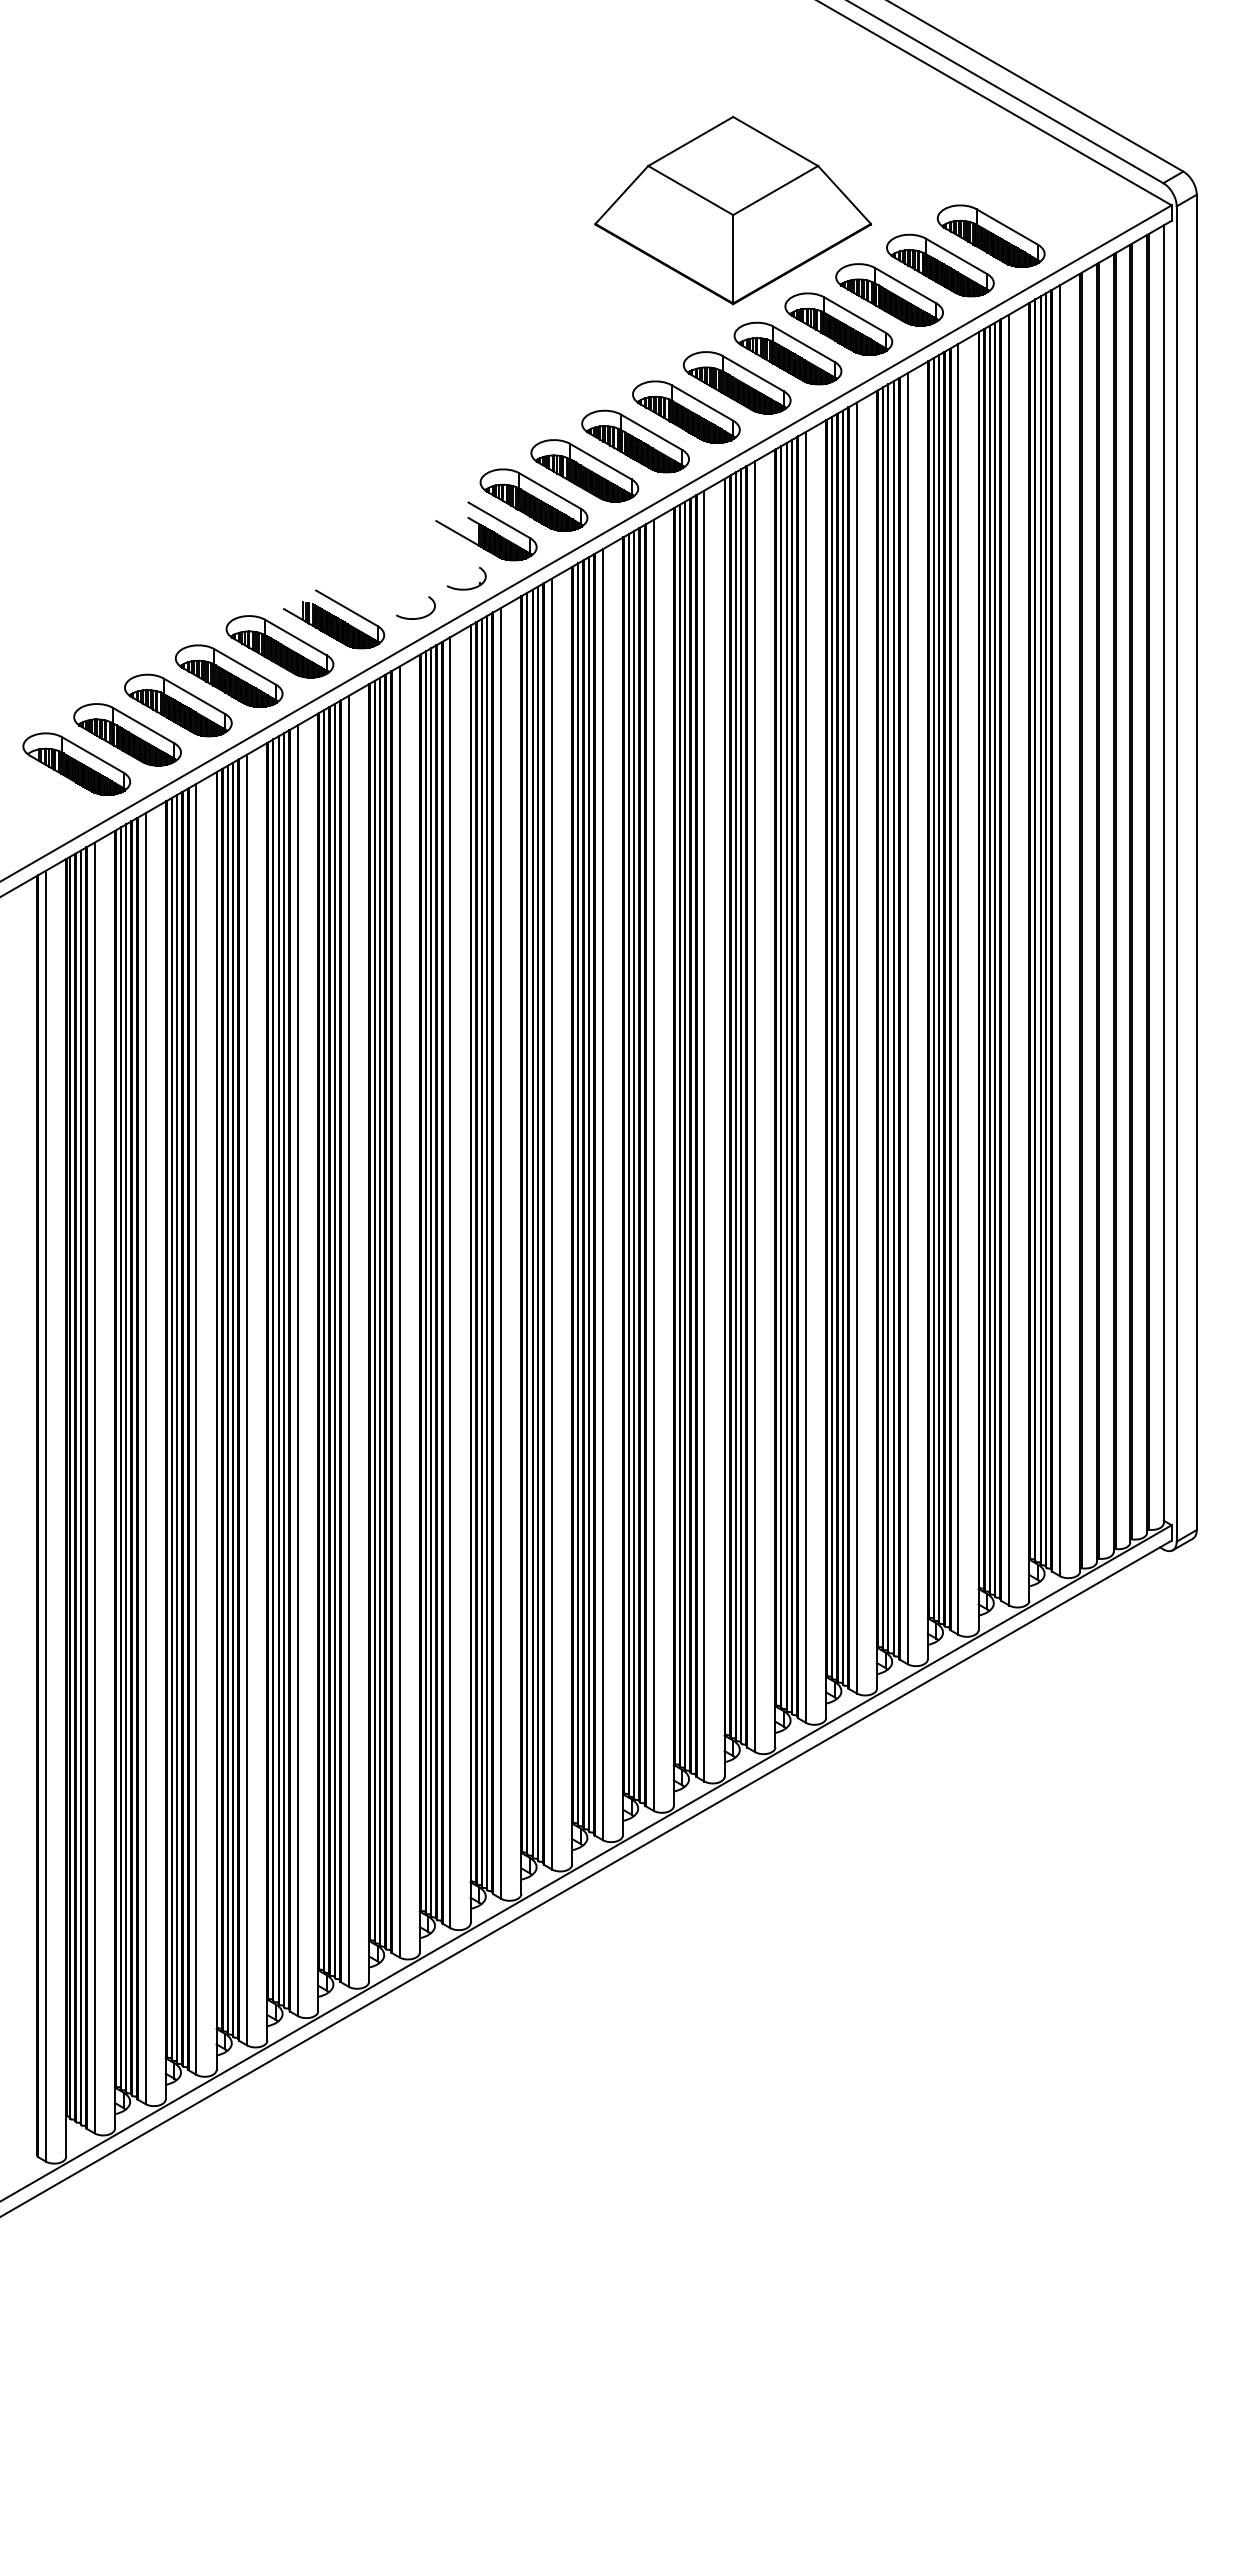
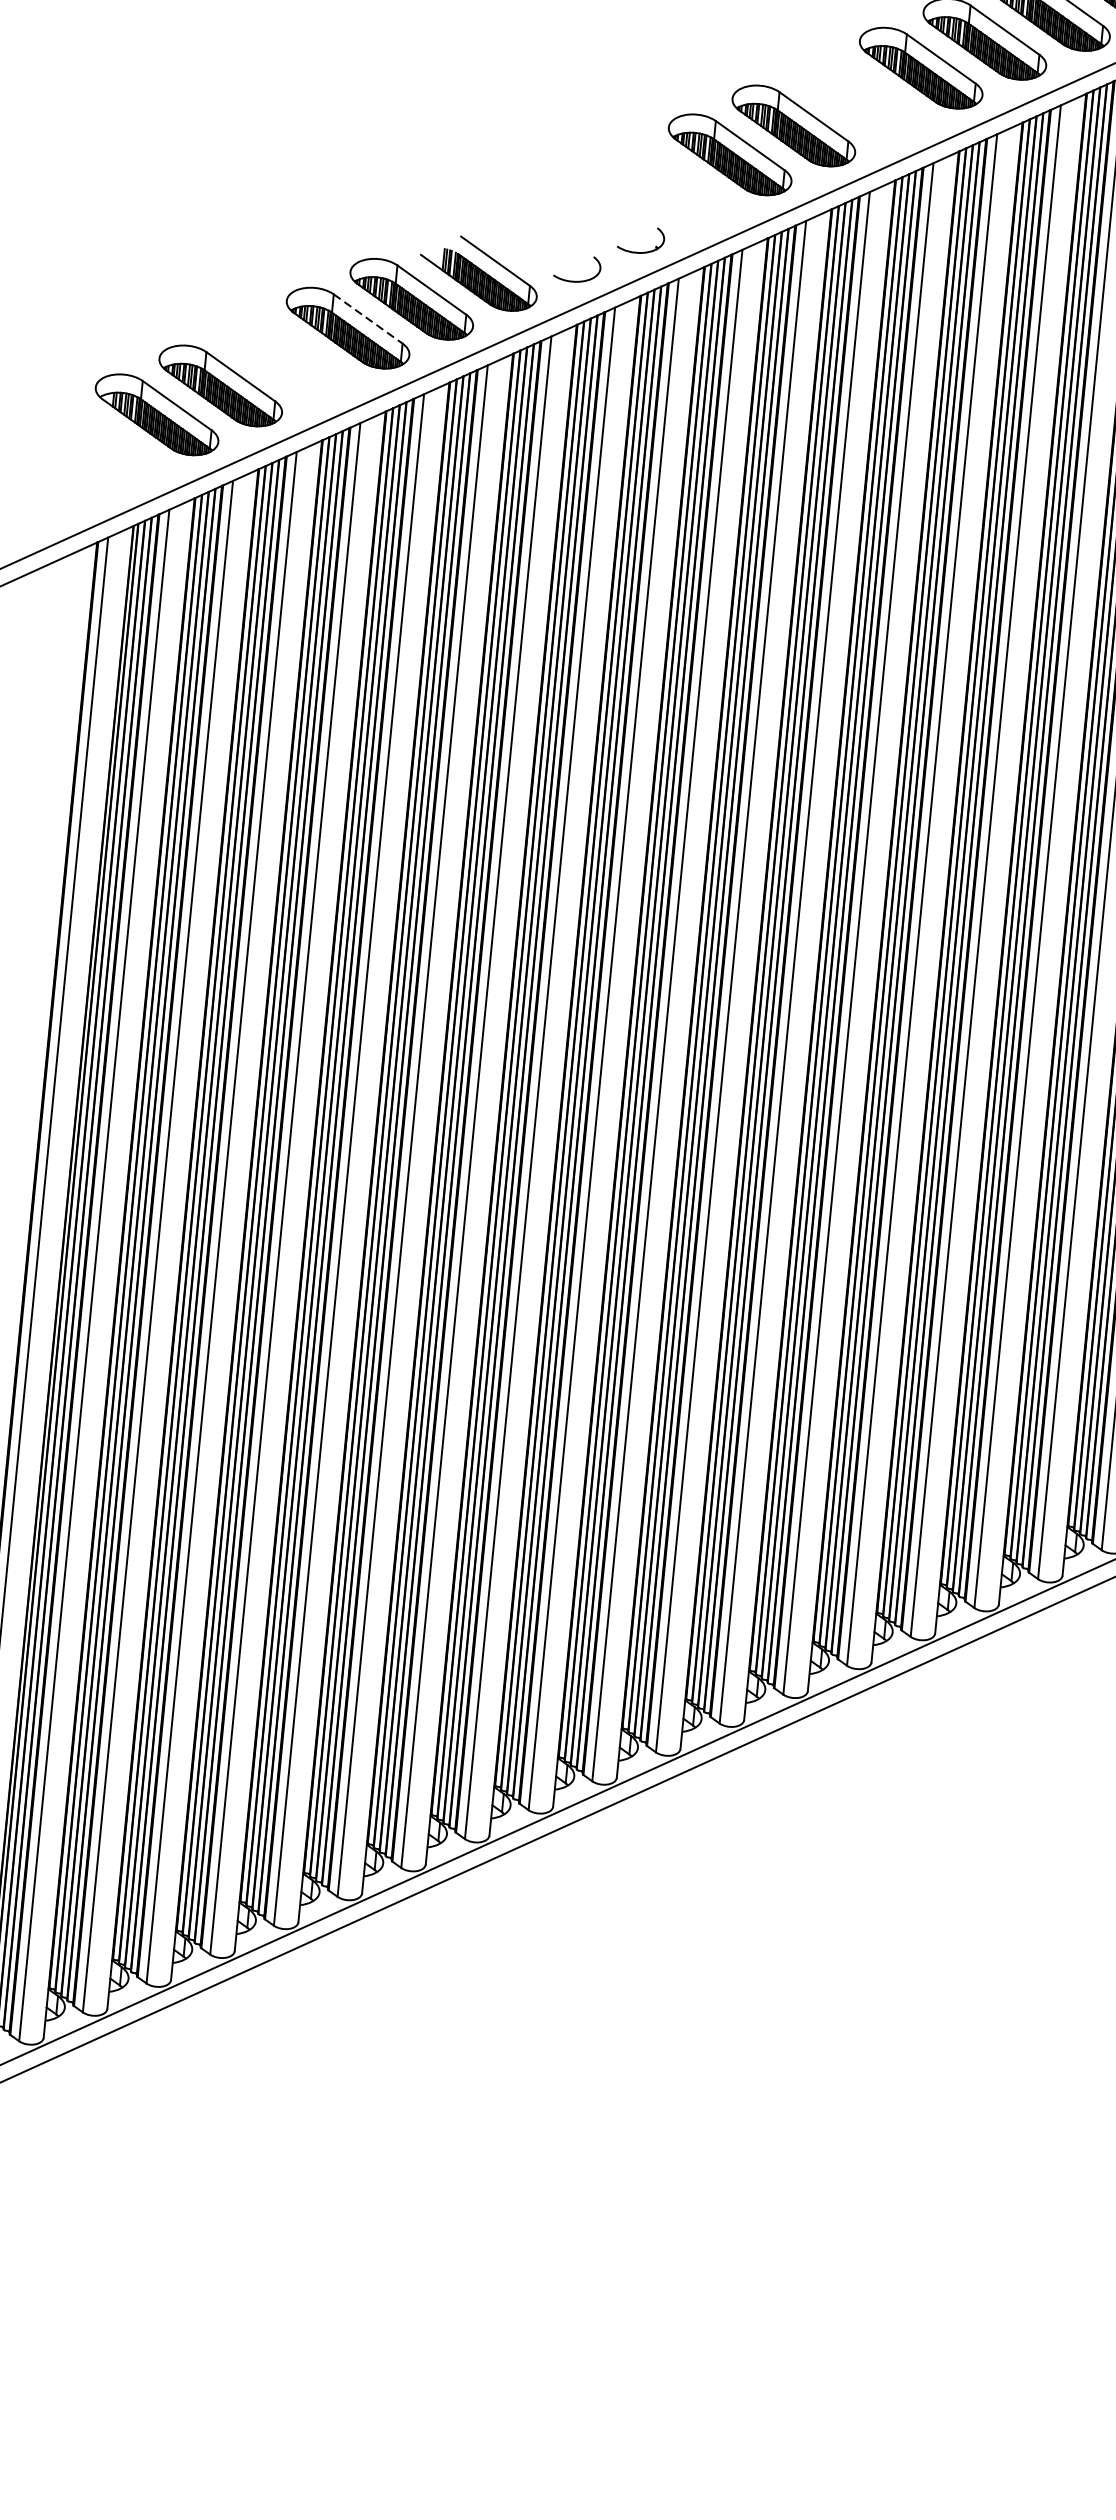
part: (635, 441) -> (857, 96), removed
part: (486, 531) -> (670, 186), removed
line: (245, 666) -> (368, 318), solid -> dashed
part: (178, 705) -> (284, 356), removed

